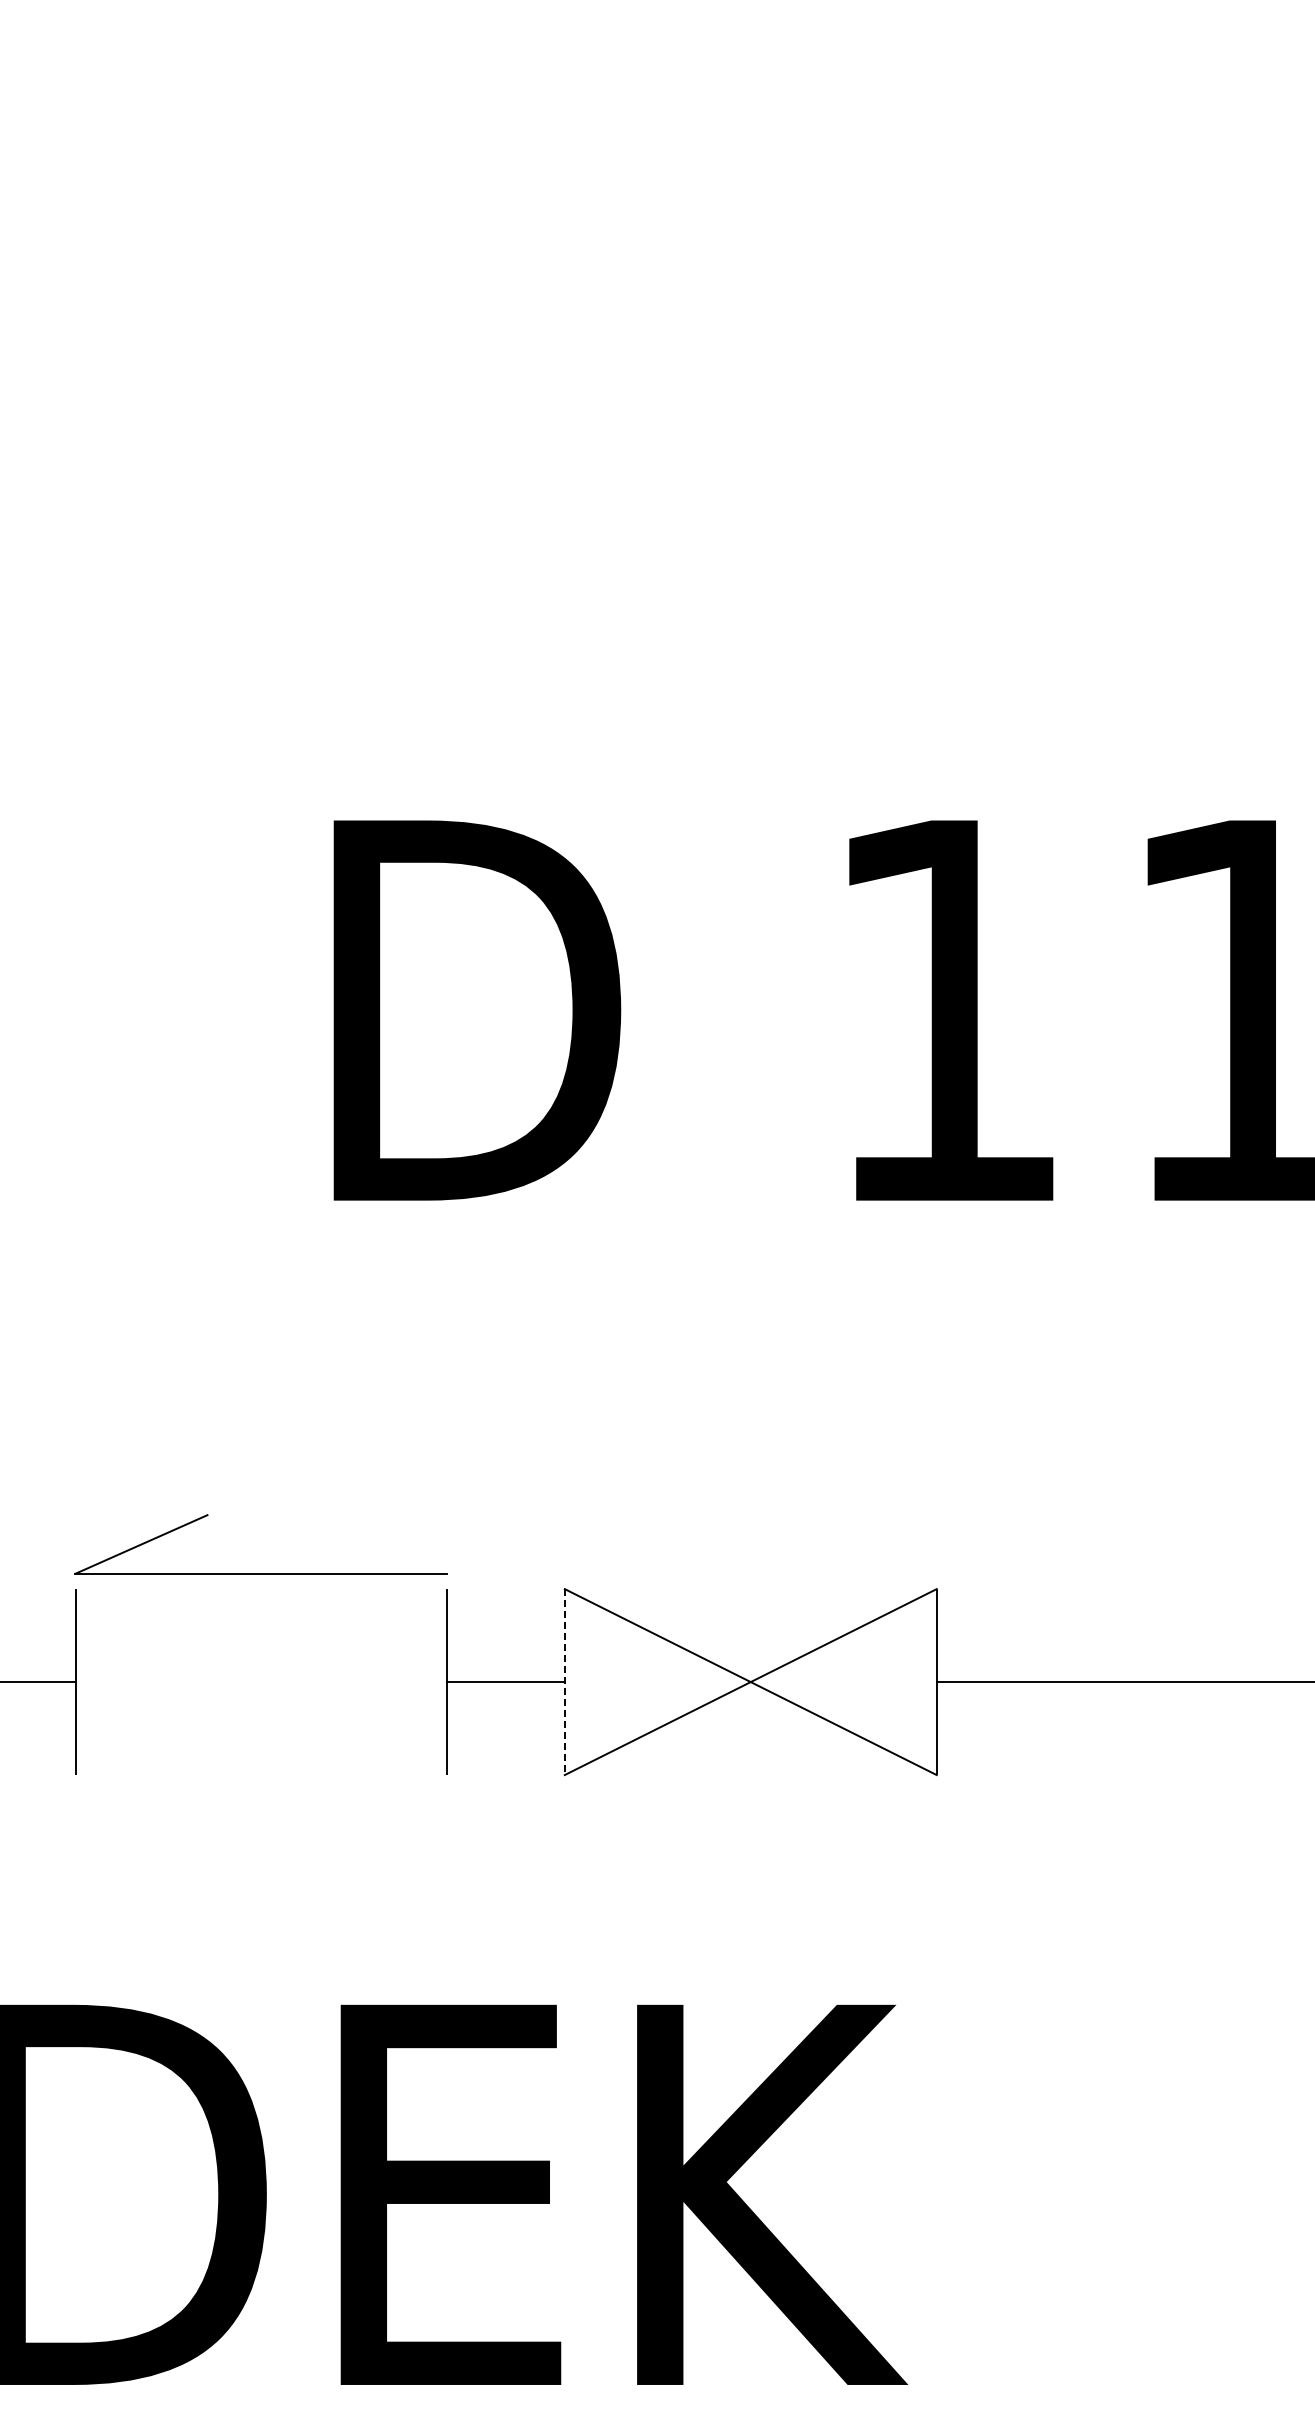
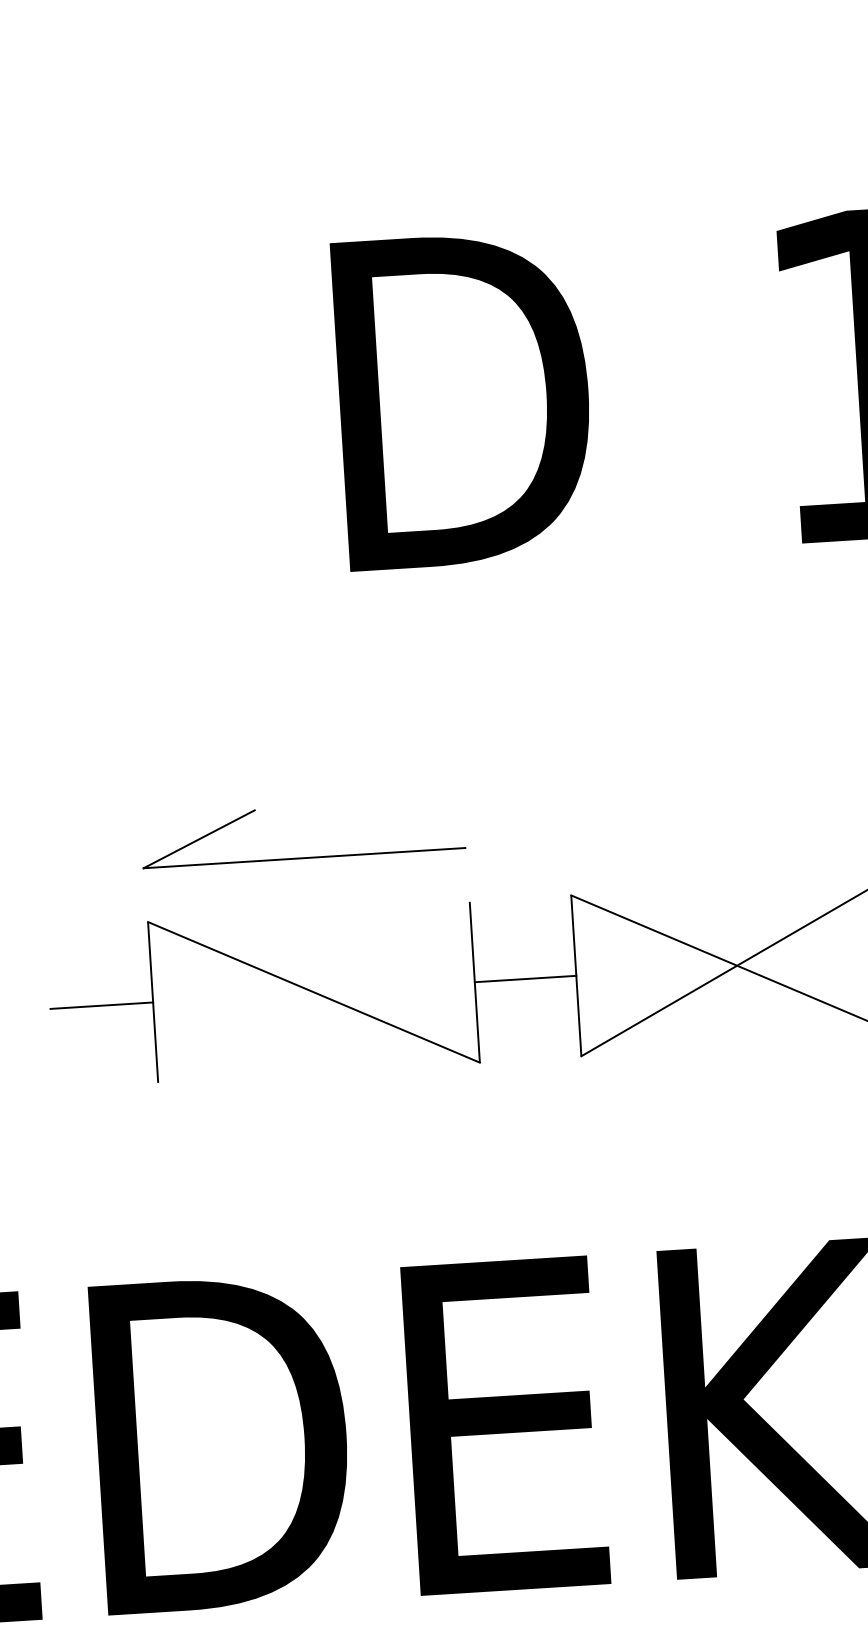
part: (260, 1573) -> (303, 857), moved
line: (261, 1682) -> (314, 992), added
line: (564, 1682) -> (576, 976), dashed -> solid

